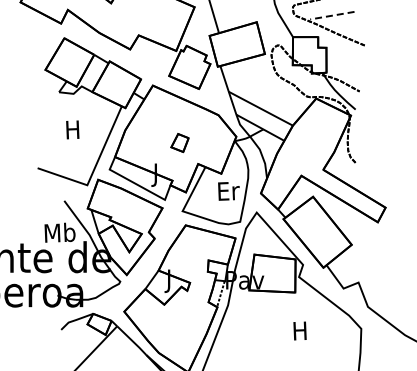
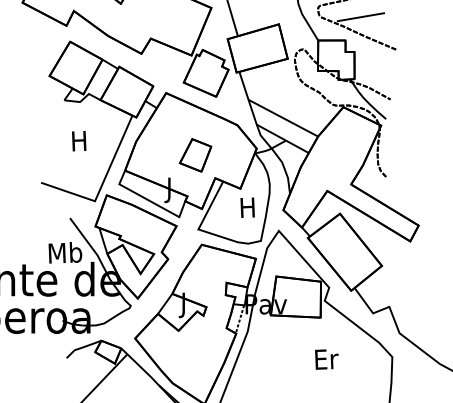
line: (331, 15) -> (359, 17), dashed -> solid
part: (179, 142) -> (195, 154), size x1.67
text: (228, 190) -> (248, 206), Er -> H
text: (300, 330) -> (326, 358), H -> Er

